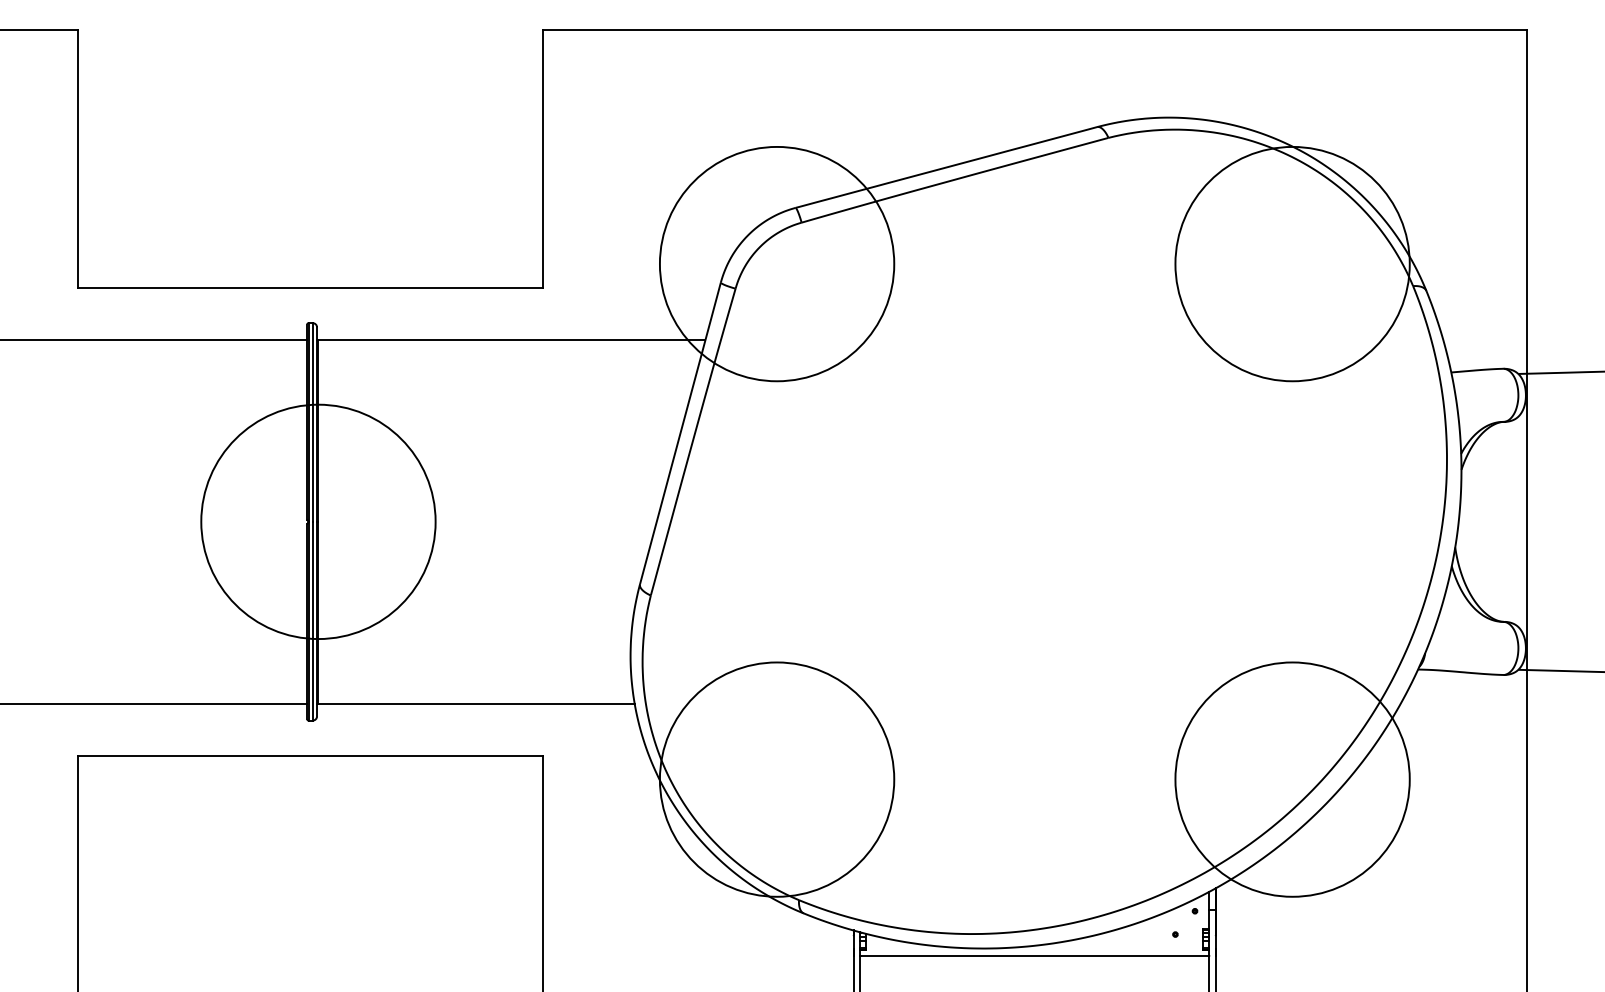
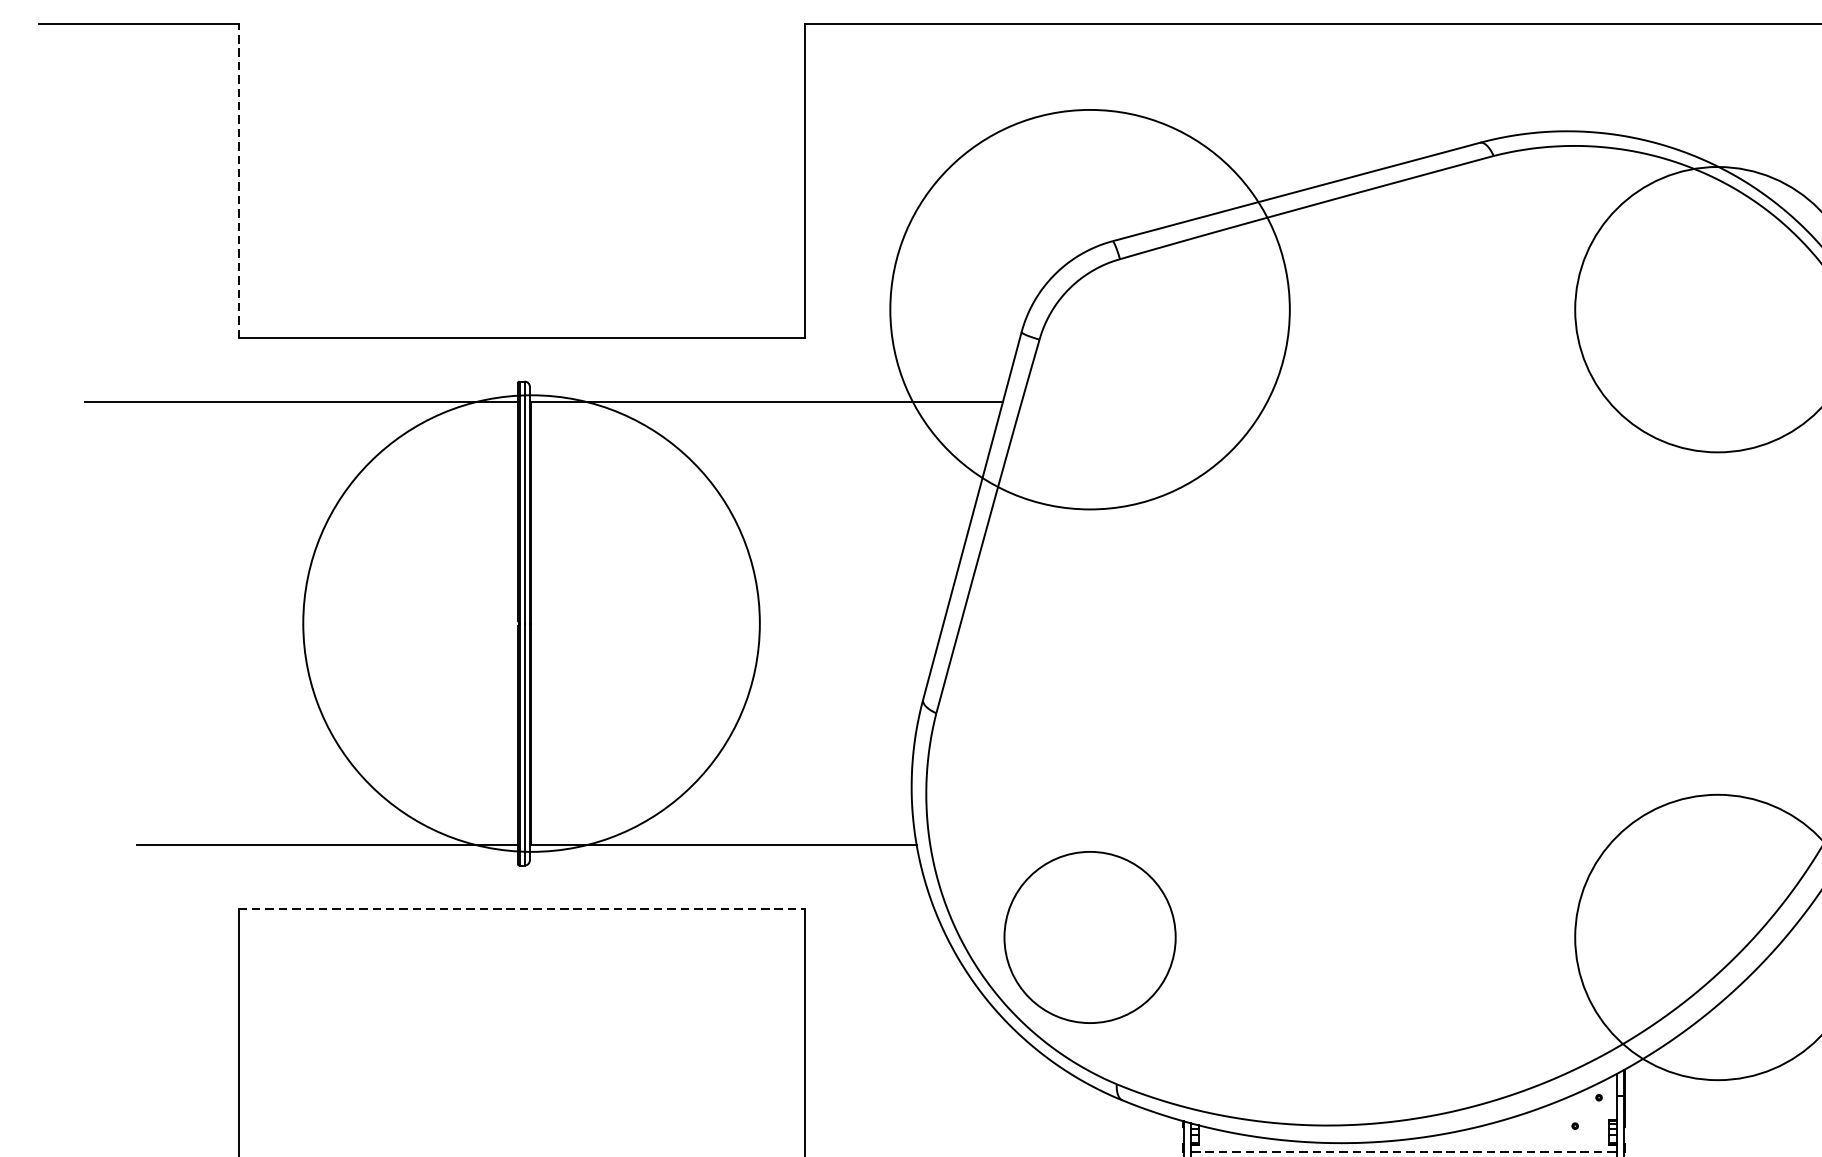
line: (77, 158) -> (238, 181), solid -> dashed
circle: (776, 263) -> (1089, 308), size x1.4
circle: (318, 521) -> (531, 623), size x1.6
line: (310, 756) -> (521, 909), solid -> dashed
circle: (776, 779) -> (1089, 937), size x0.6
line: (1035, 955) -> (1404, 1151), solid -> dashed

